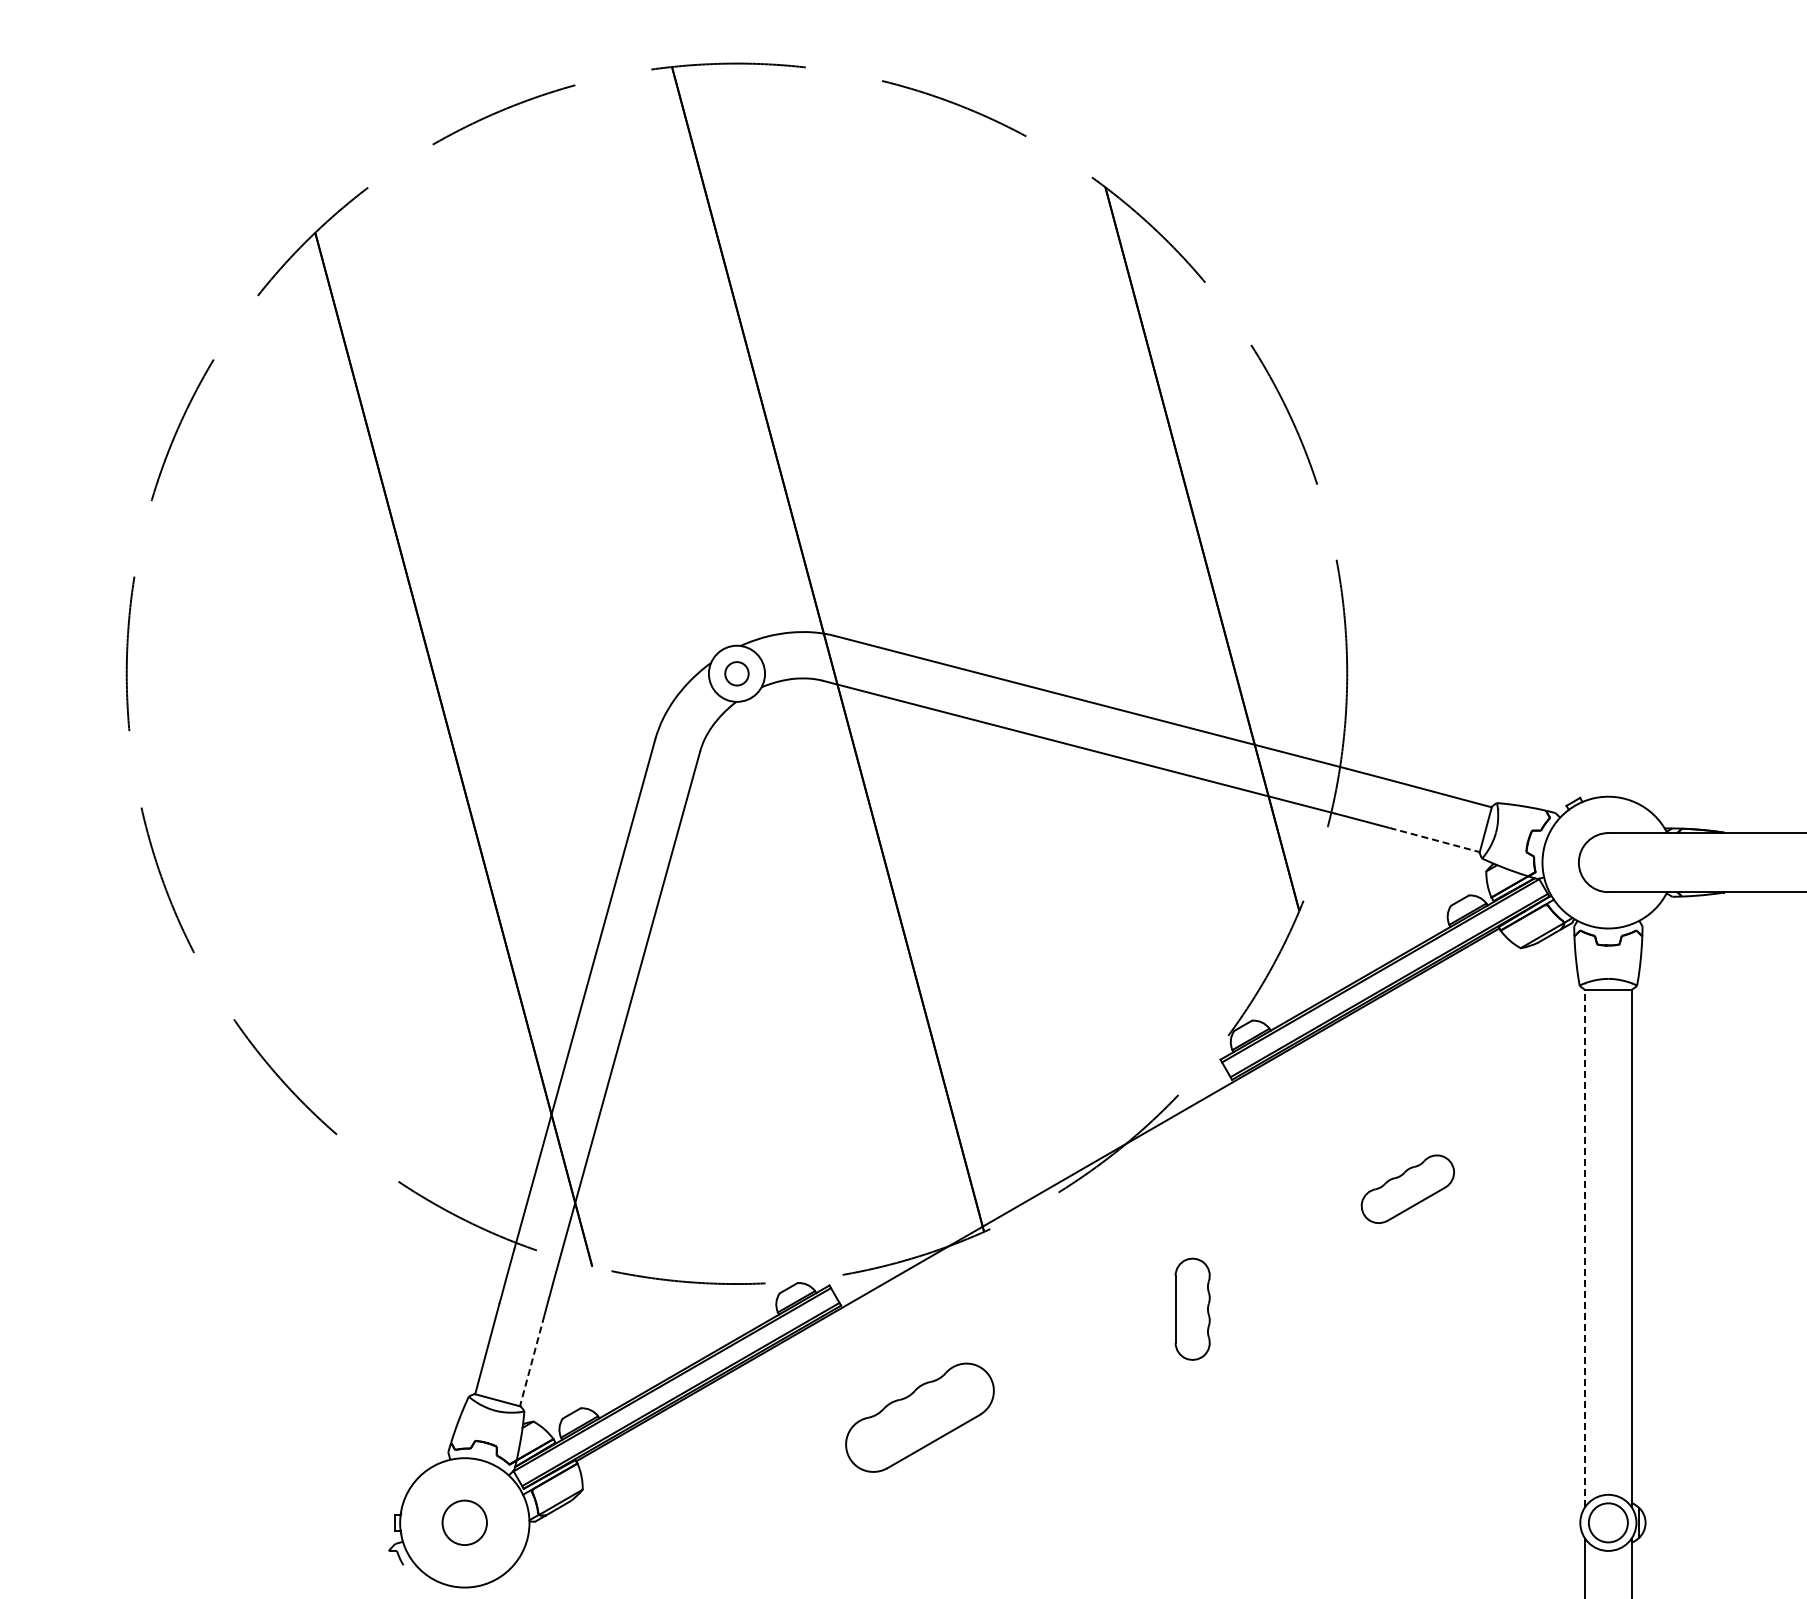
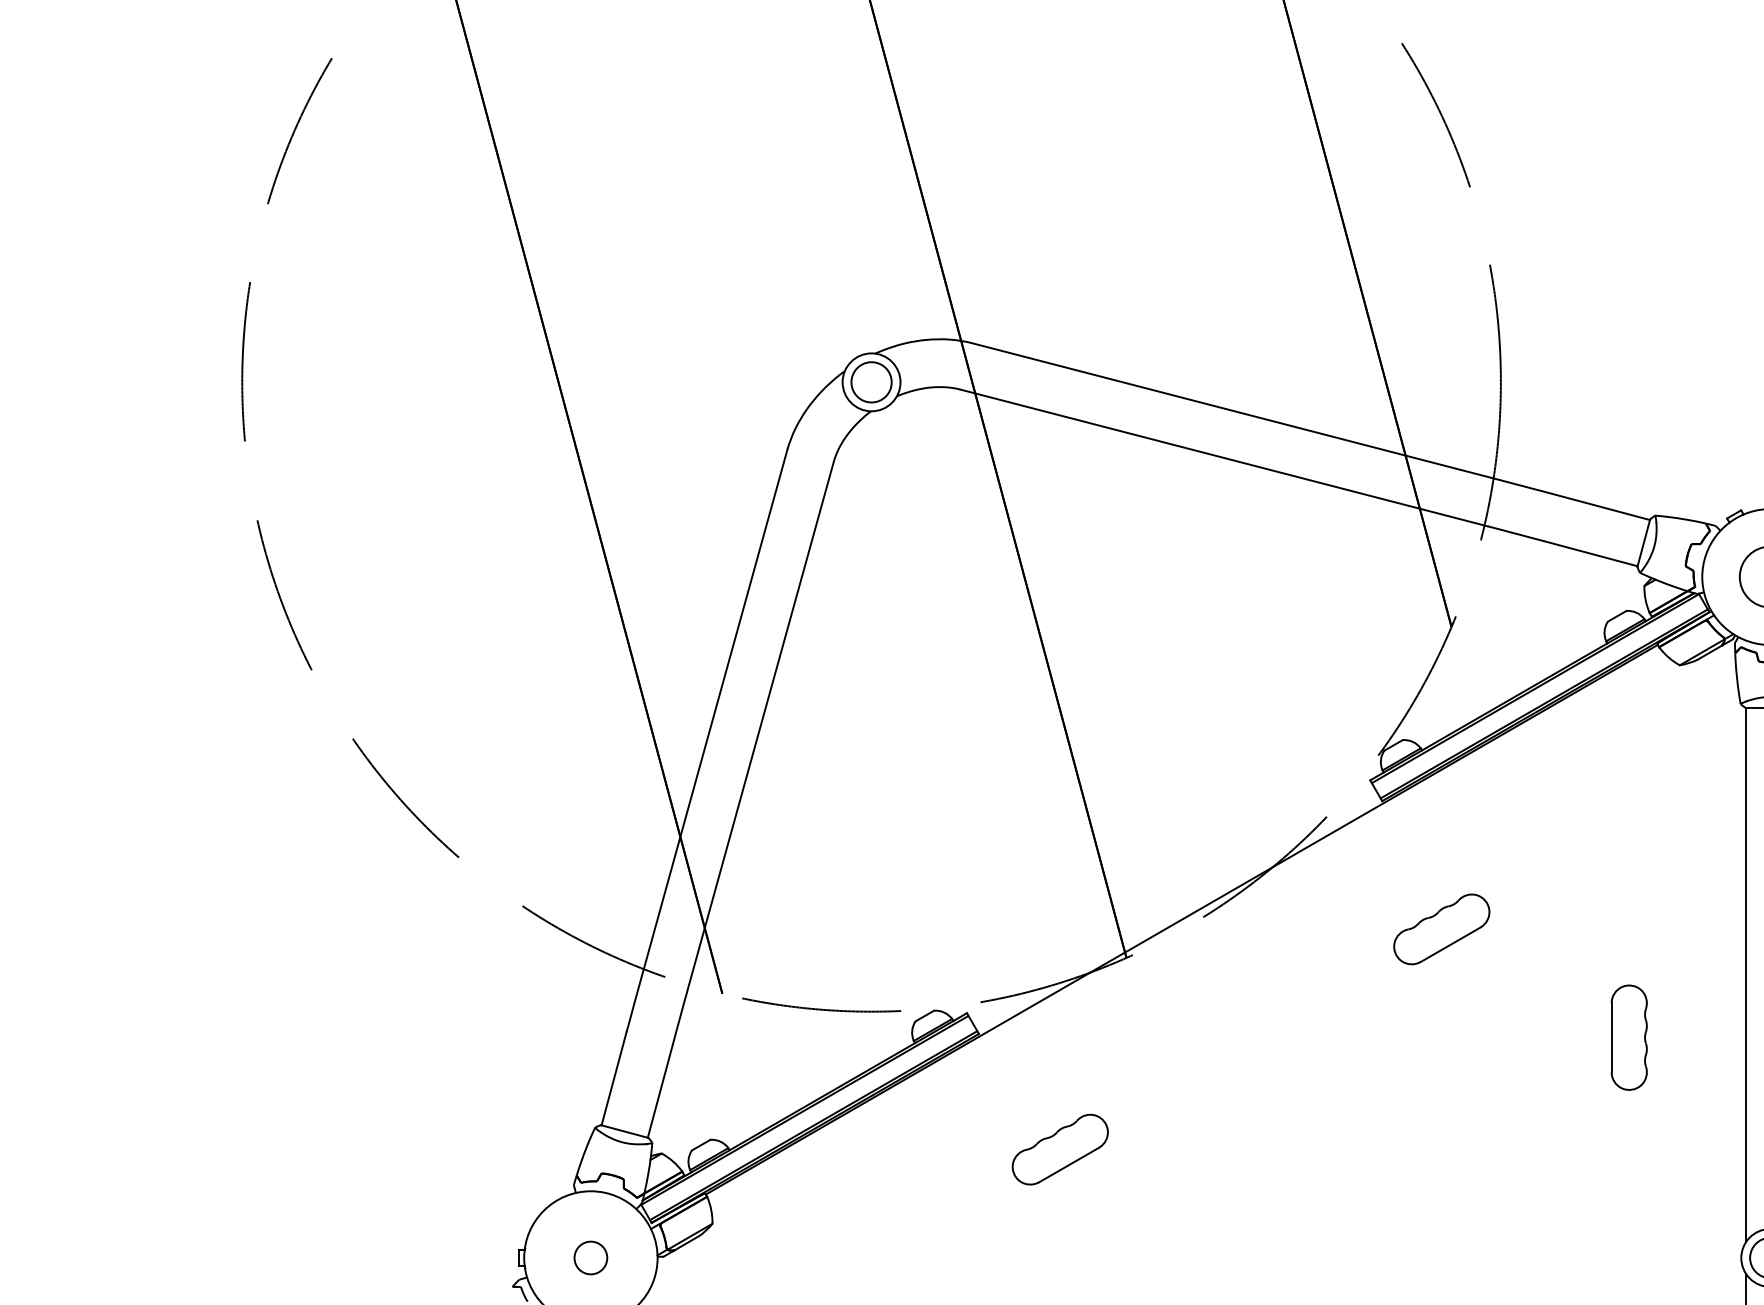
circle: (736, 673) -> (871, 382), size x1.67
line: (1434, 840) -> (1590, 554), dashed -> solid
part: (1407, 1188) -> (1441, 928), moved
line: (1585, 1248) -> (1746, 975), dashed -> solid
part: (1192, 1308) -> (1629, 1036), moved
line: (532, 1361) -> (660, 1091), dashed -> solid
part: (919, 1417) -> (1059, 1149), size x0.62
circle: (464, 1522) -> (590, 1257), size x0.71

